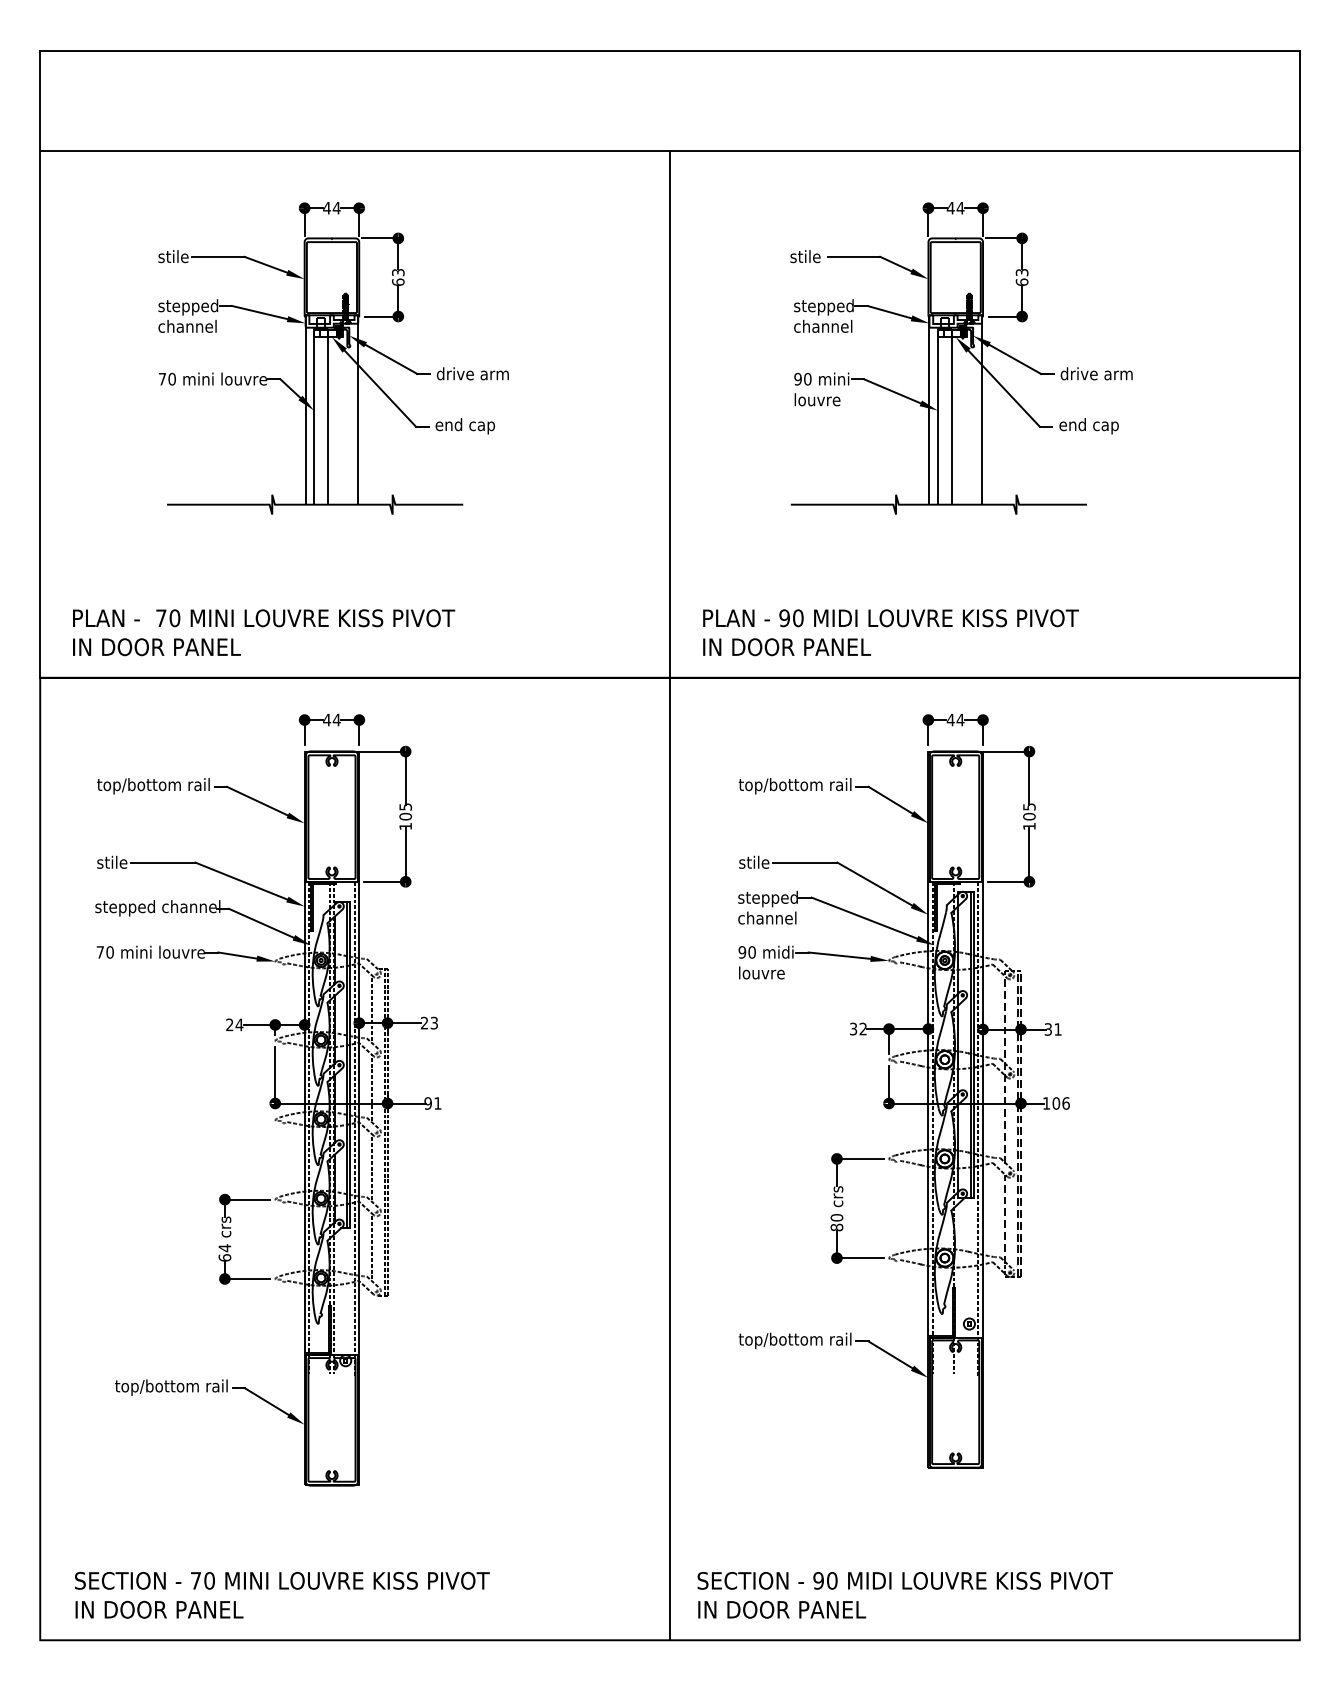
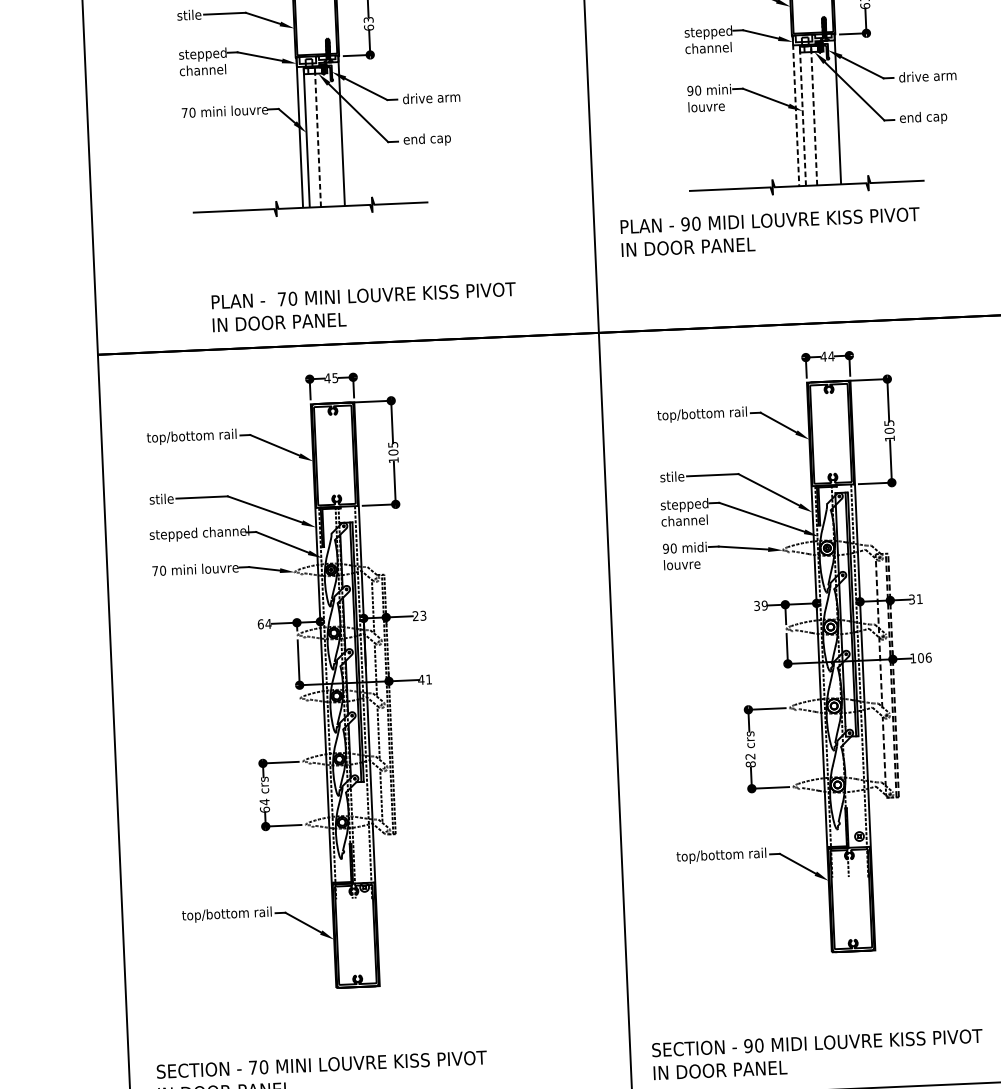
line: (929, 410) -> (796, 111), solid -> dashed
line: (328, 417) -> (318, 137), solid -> dashed
line: (937, 417) -> (802, 116), solid -> dashed
line: (952, 417) -> (814, 116), solid -> dashed
text: (264, 632) -> (364, 307), moved
text: (890, 632) -> (770, 231), moved
text: (336, 719) -> (335, 377), 44 -> 45
text: (229, 1024) -> (260, 623), 24 -> 64
text: (862, 1028) -> (764, 605), 32 -> 39
text: (428, 1103) -> (421, 679), 91 -> 41
text: (836, 1217) -> (750, 756), 80 -> 82

